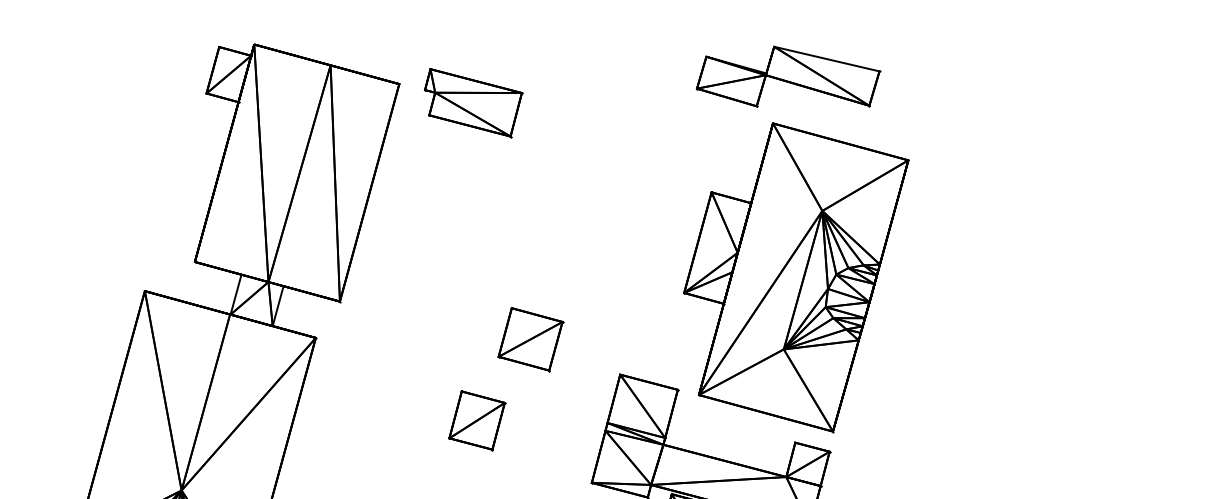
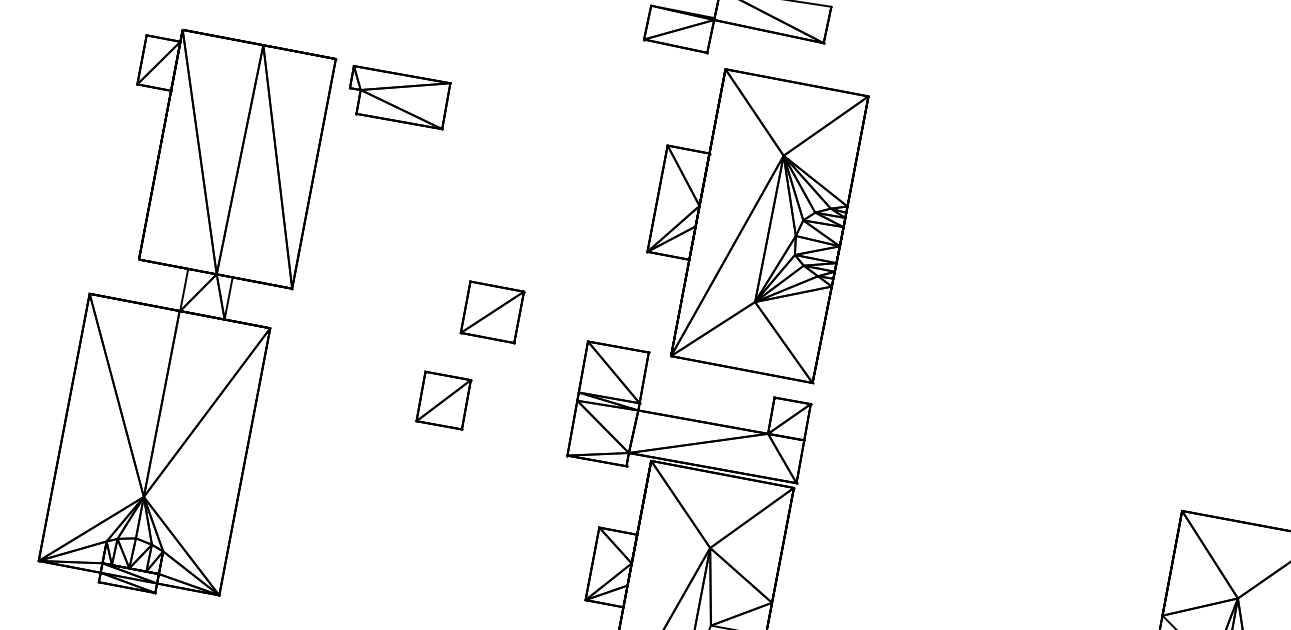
part: (471, 102) -> (399, 97), moved

